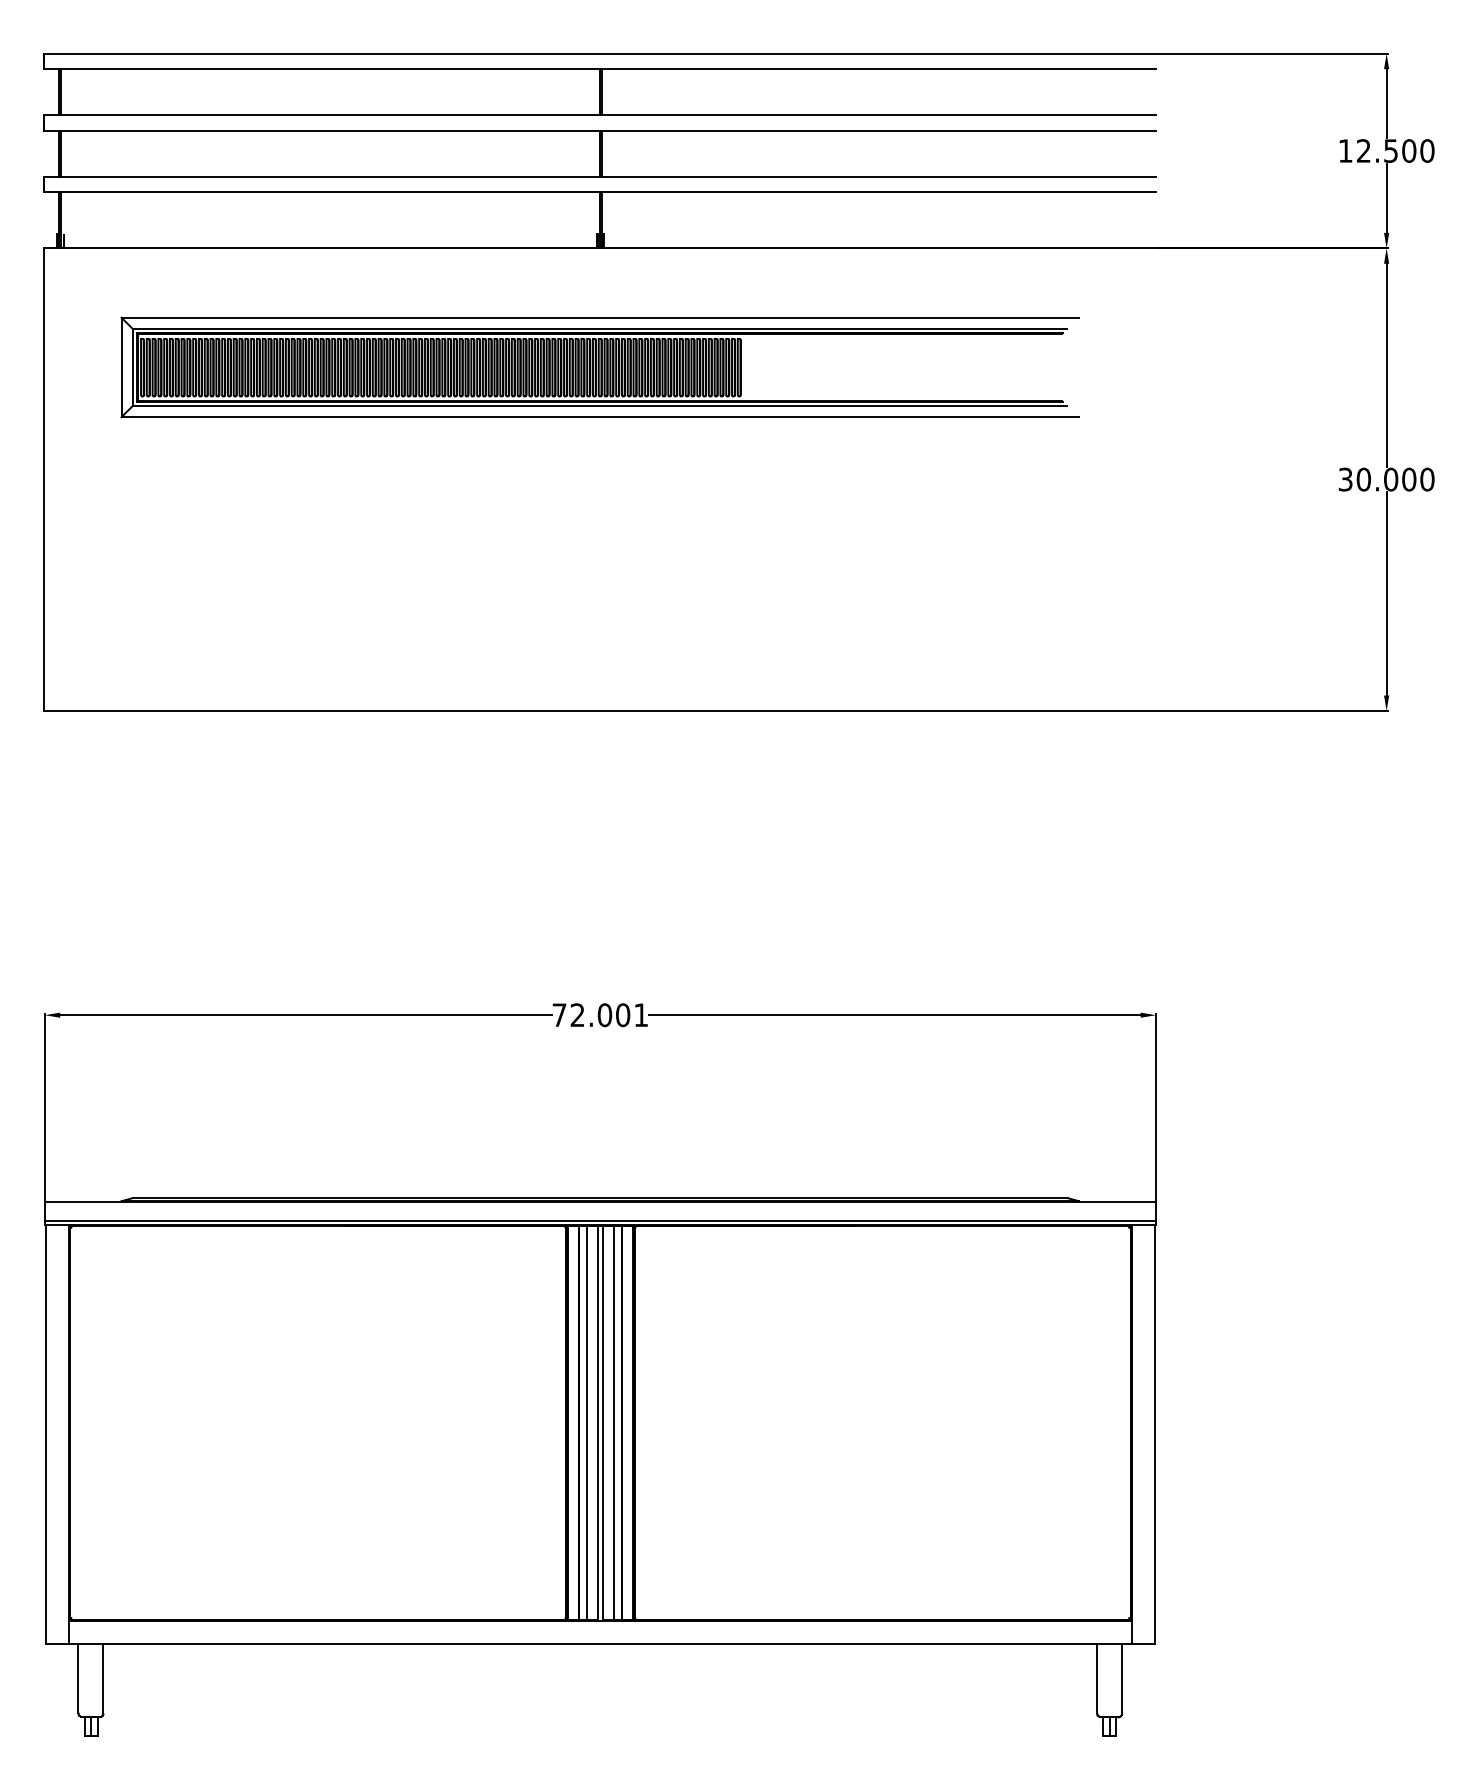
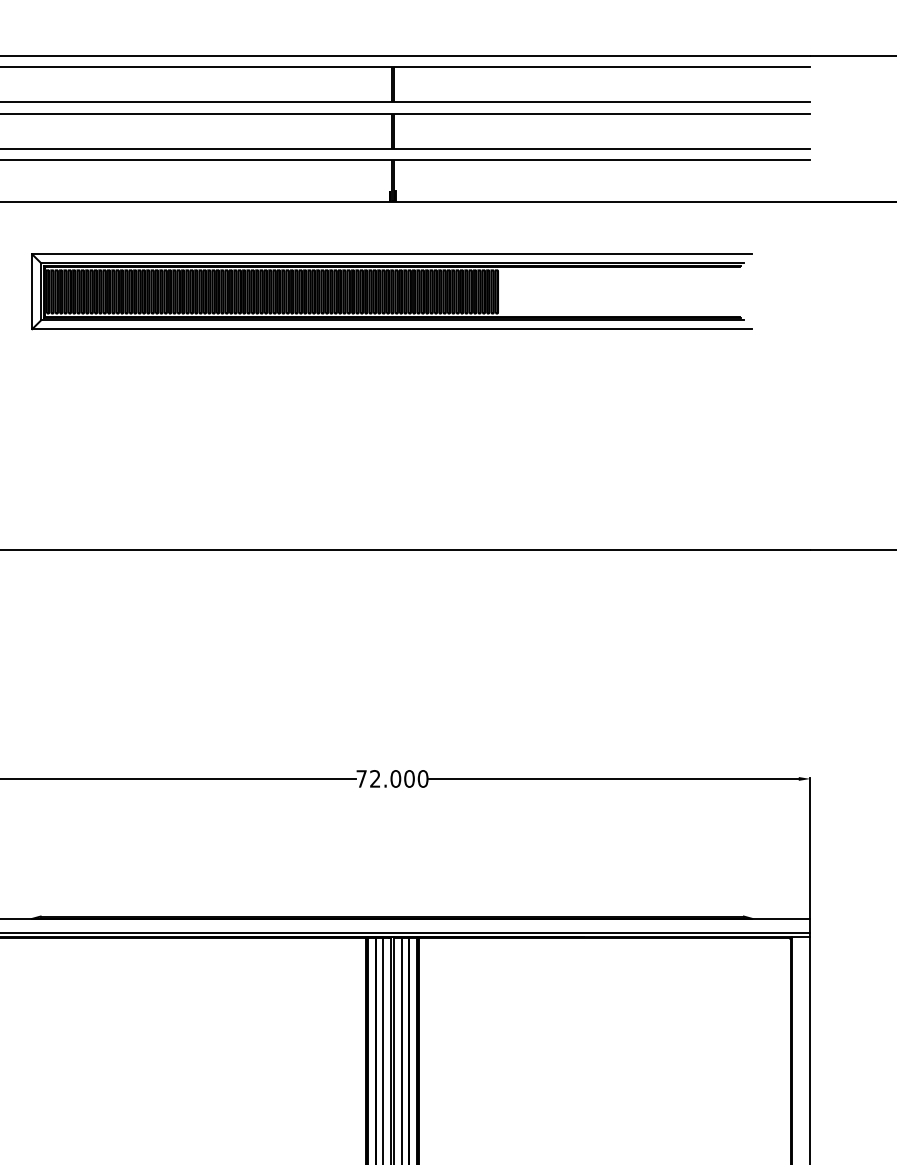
text: (641, 1015) -> (423, 779), 72.001 -> 72.000

